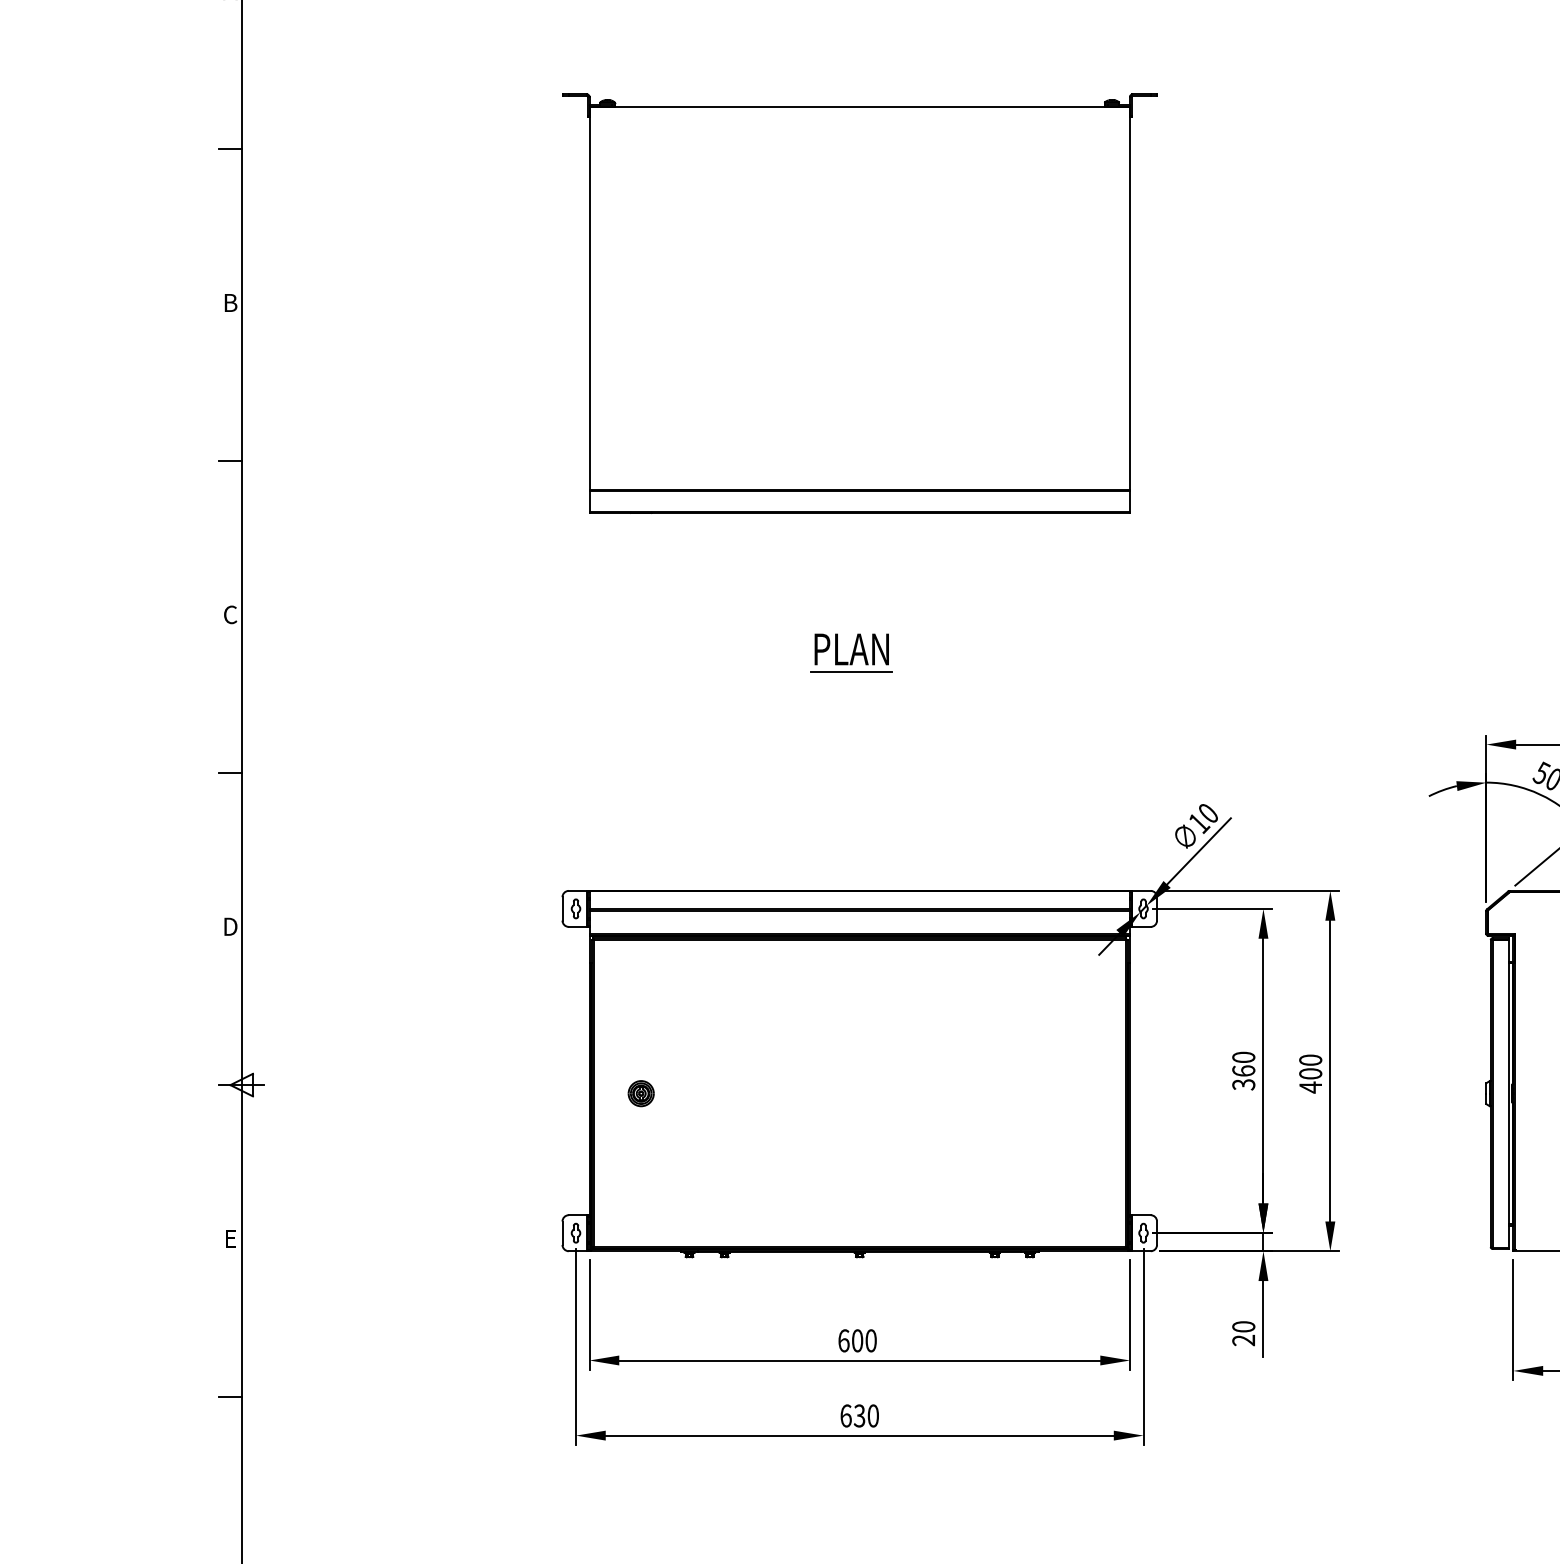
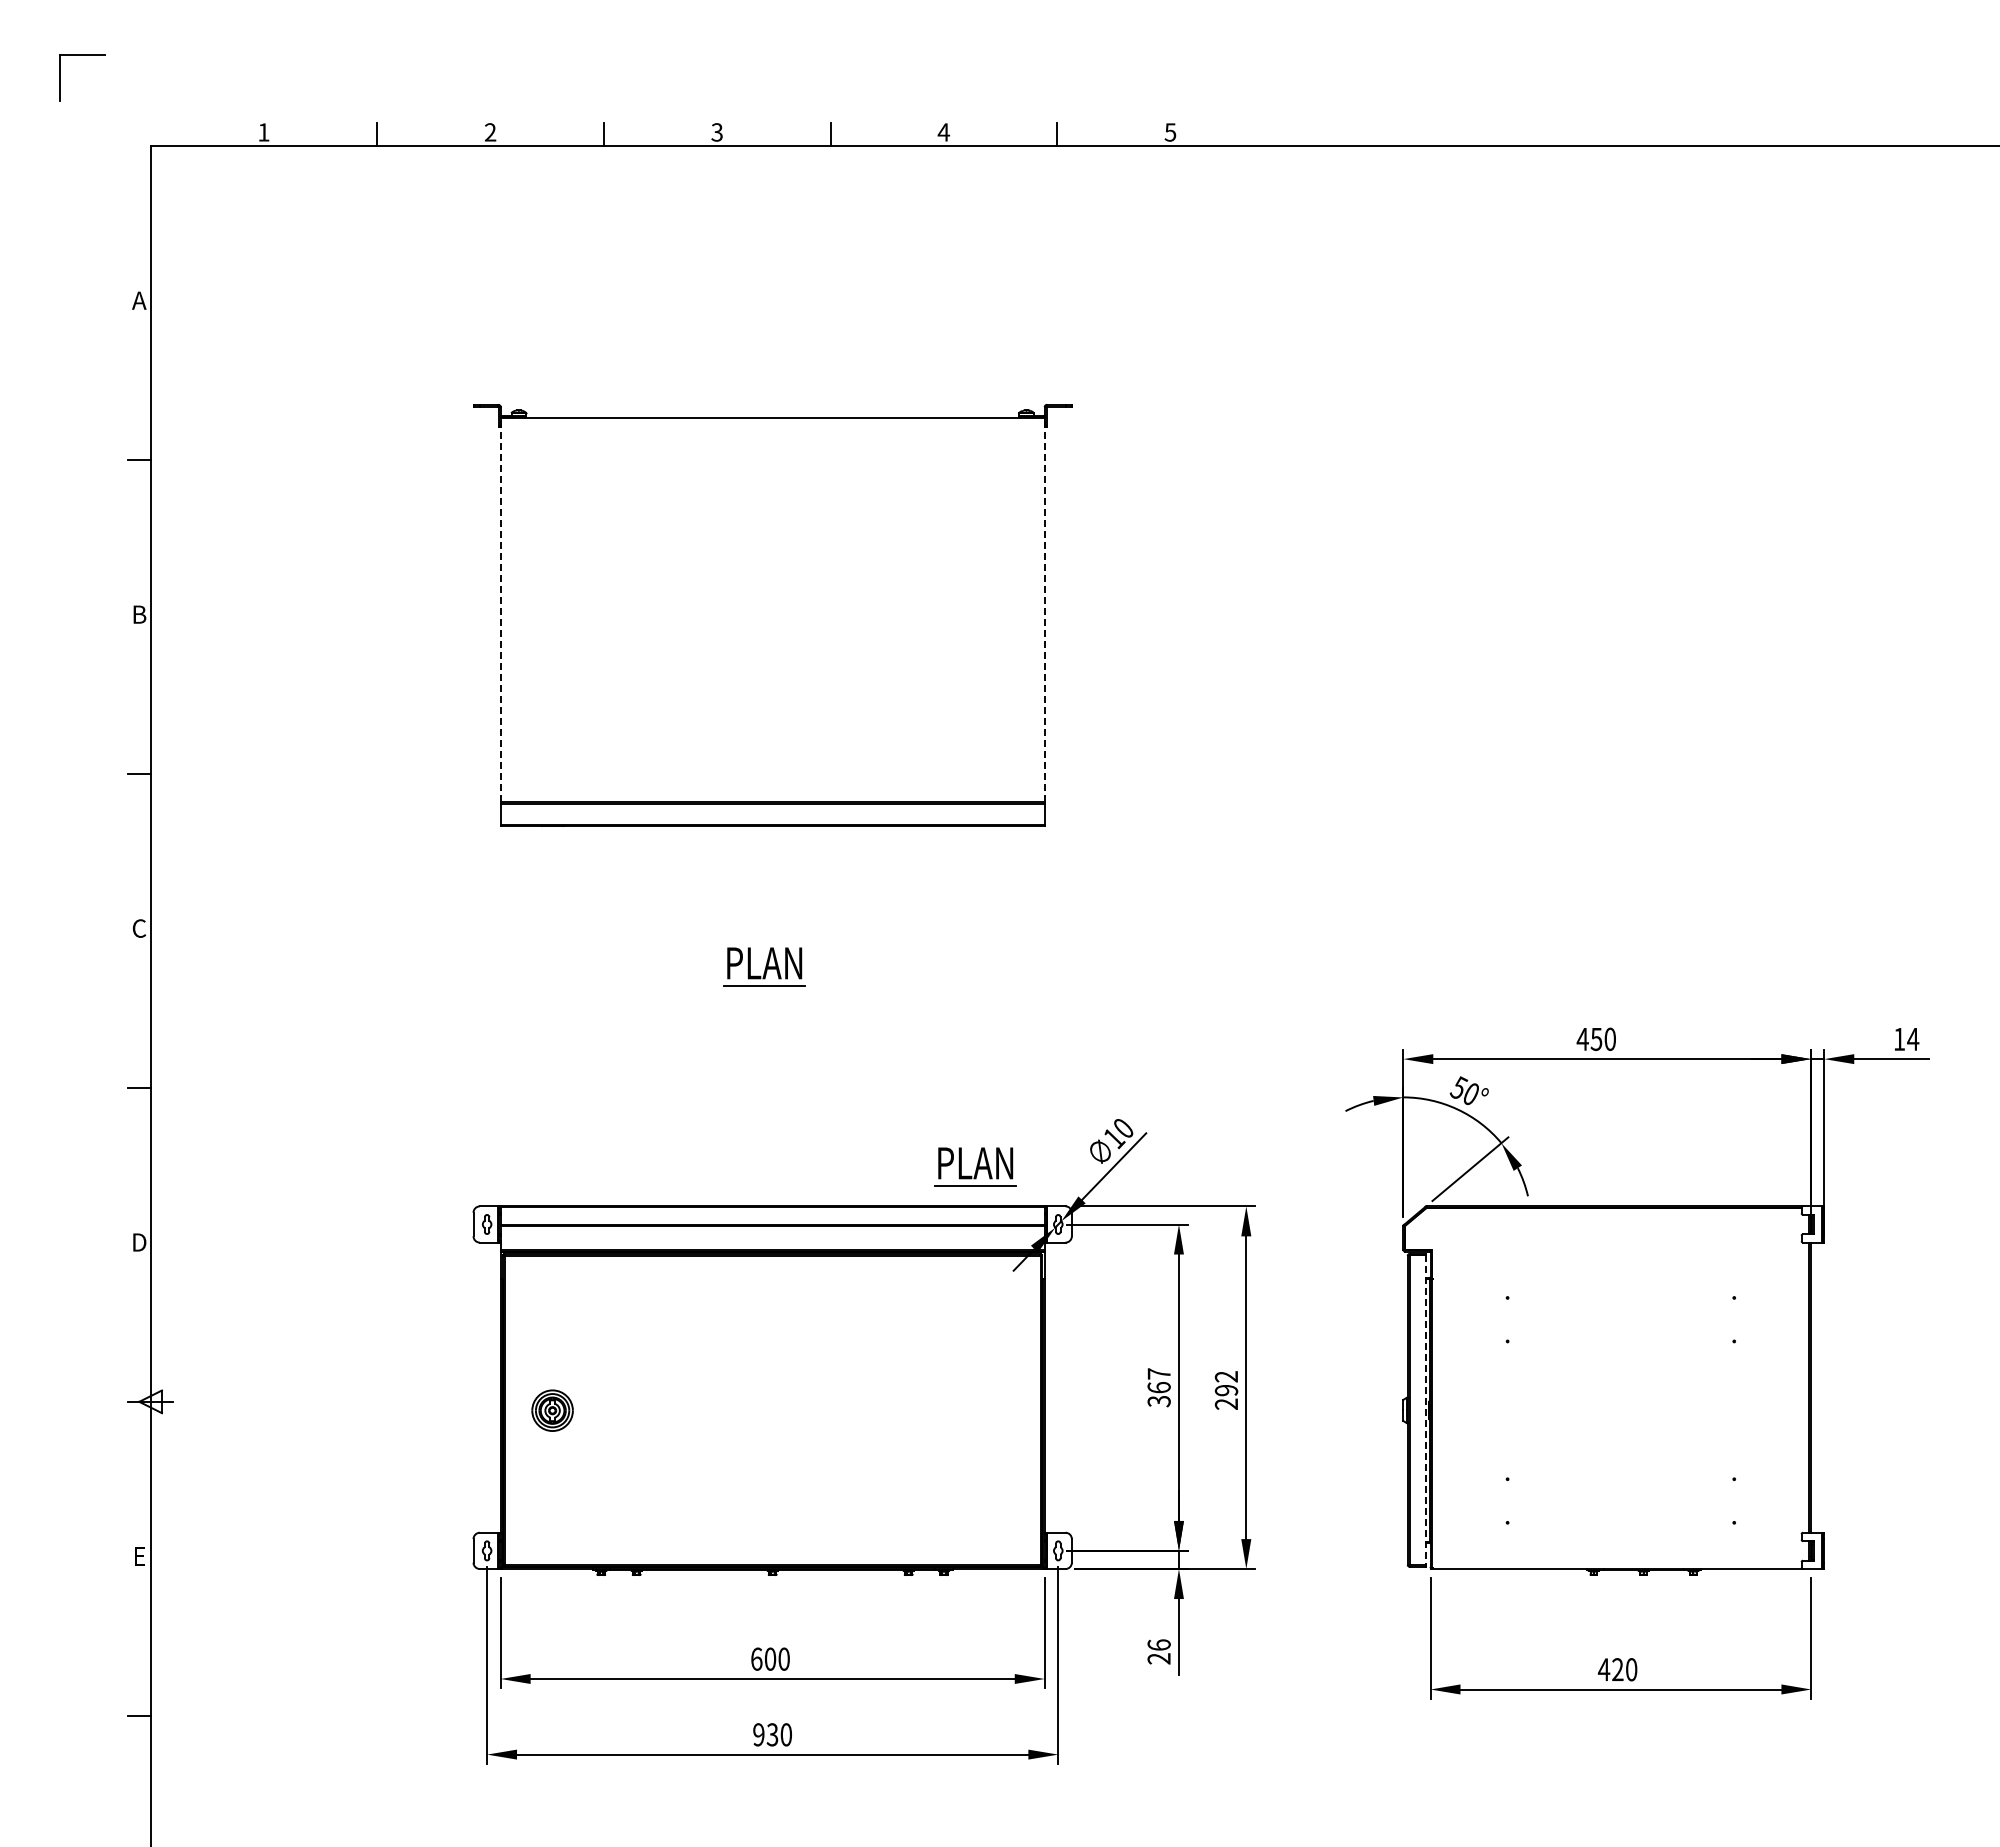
line: (589, 297) -> (500, 609), solid -> dashed
line: (1129, 297) -> (1044, 609), solid -> dashed
part: (1061, 851) -> (975, 1166), added
text: (1243, 1056) -> (1158, 1373), 360 -> 367
text: (1310, 1073) -> (1226, 1390), 400 -> 292
part: (640, 1092) -> (552, 1409), size x1.6
line: (1508, 1093) -> (1425, 1410), solid -> dashed
text: (1243, 1326) -> (1158, 1644), 20 -> 26
text: (845, 1415) -> (758, 1734), 630 -> 930

